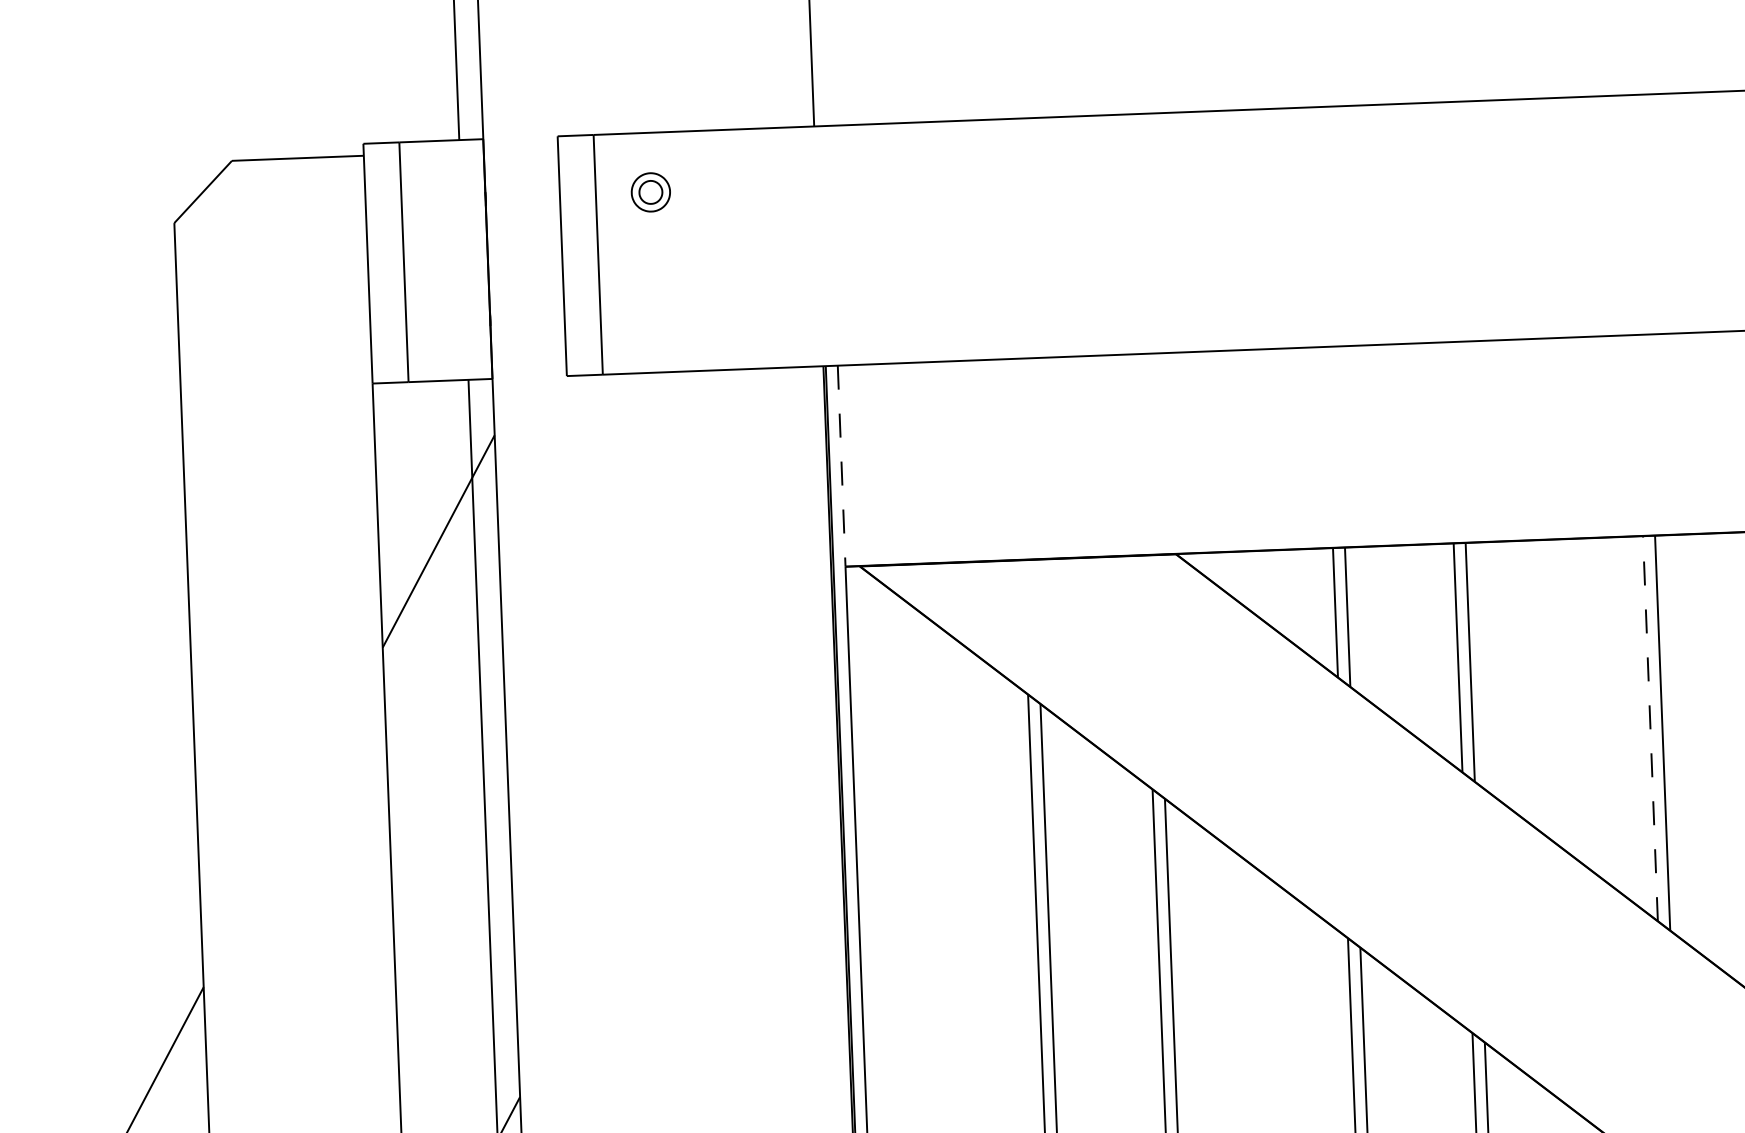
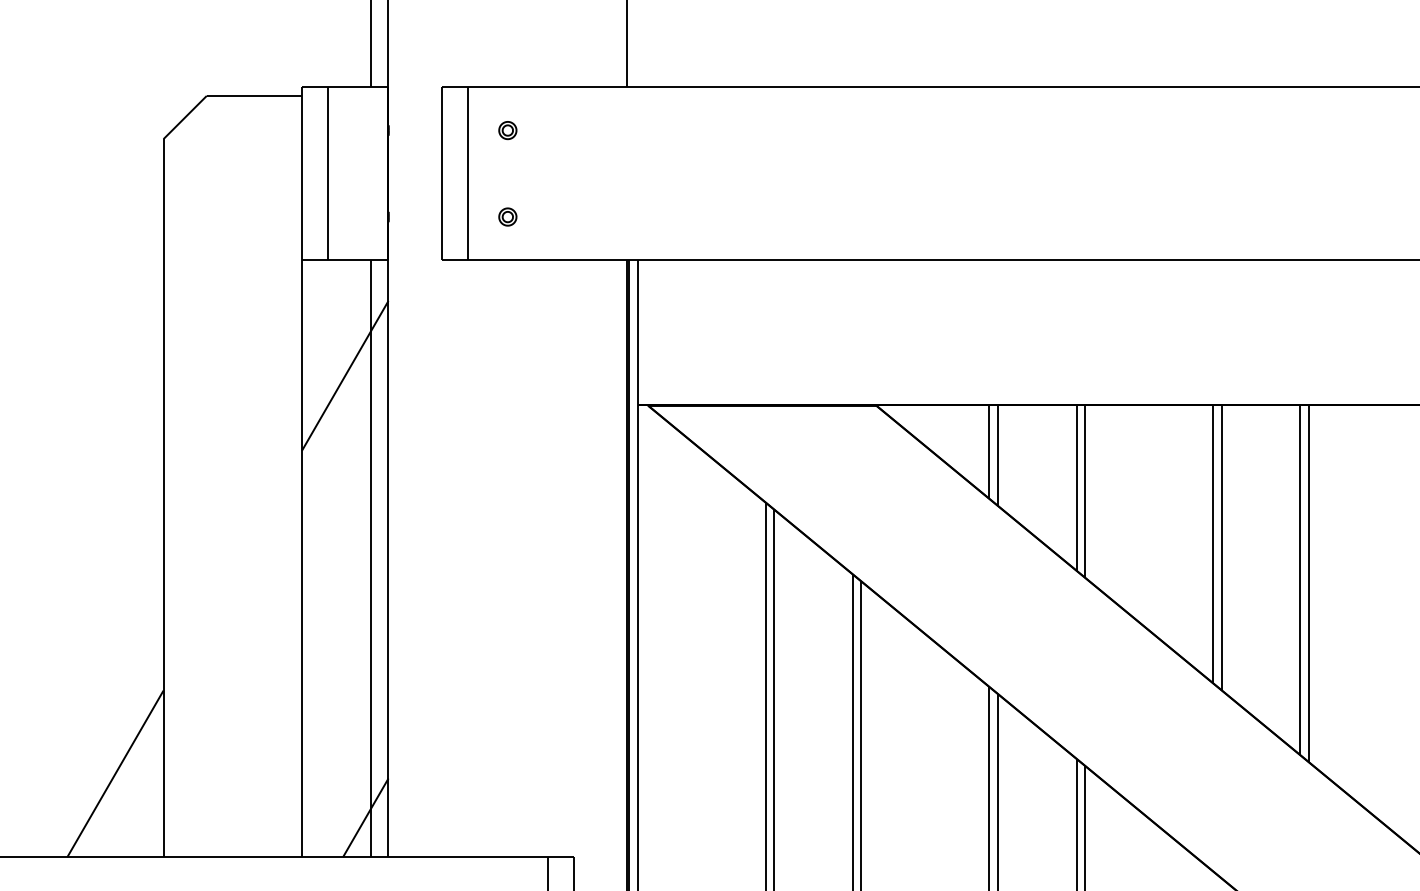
part: (650, 192) -> (507, 130), size x0.62
part: (655, 311) -> (507, 216), added
line: (841, 467) -> (637, 333), dashed -> solid
line: (1650, 728) -> (1213, 544), dashed -> solid

